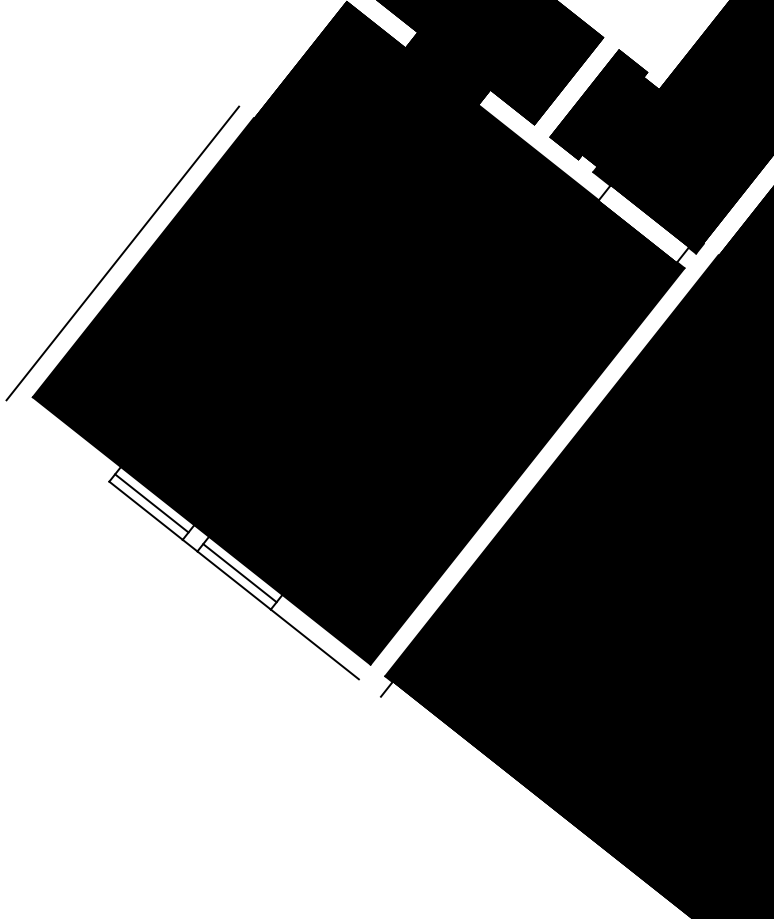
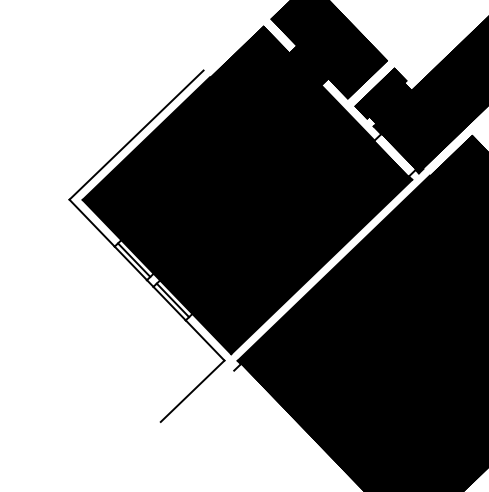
line: (56, 439) -> (91, 222), added
line: (303, 747) -> (192, 390), added

